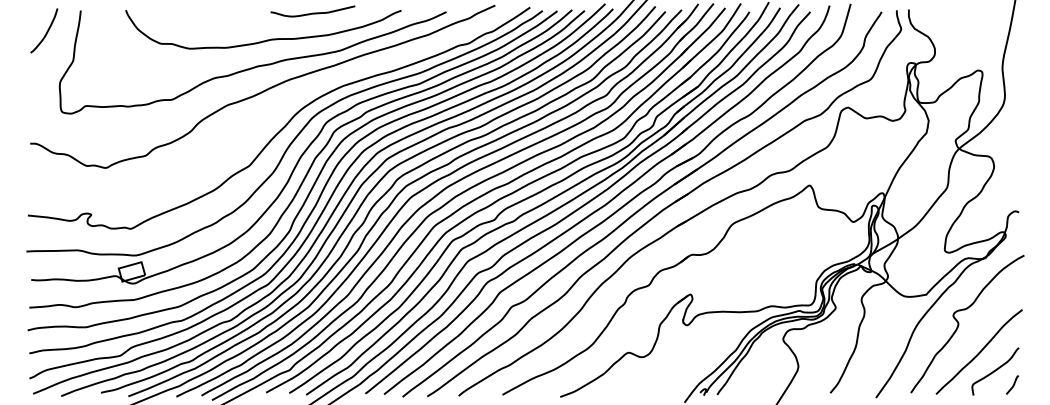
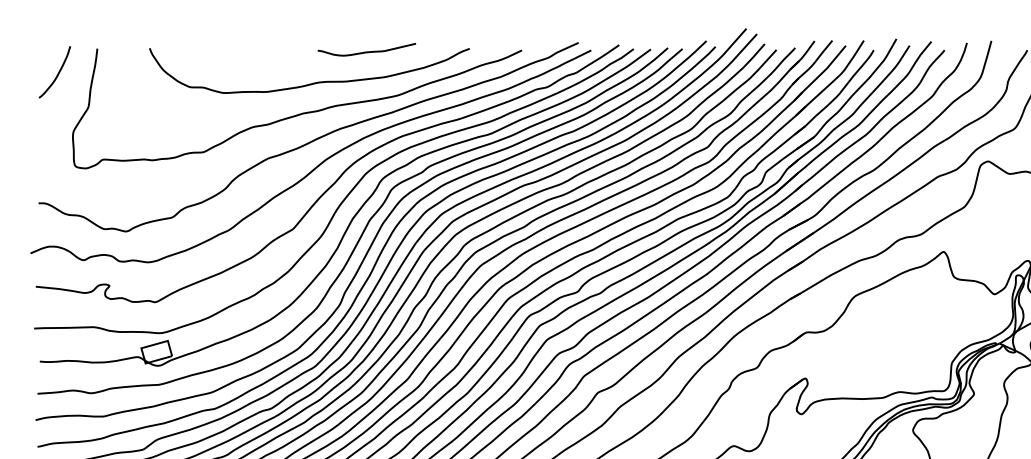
curve: (270, 110) -> (317, 164), added

